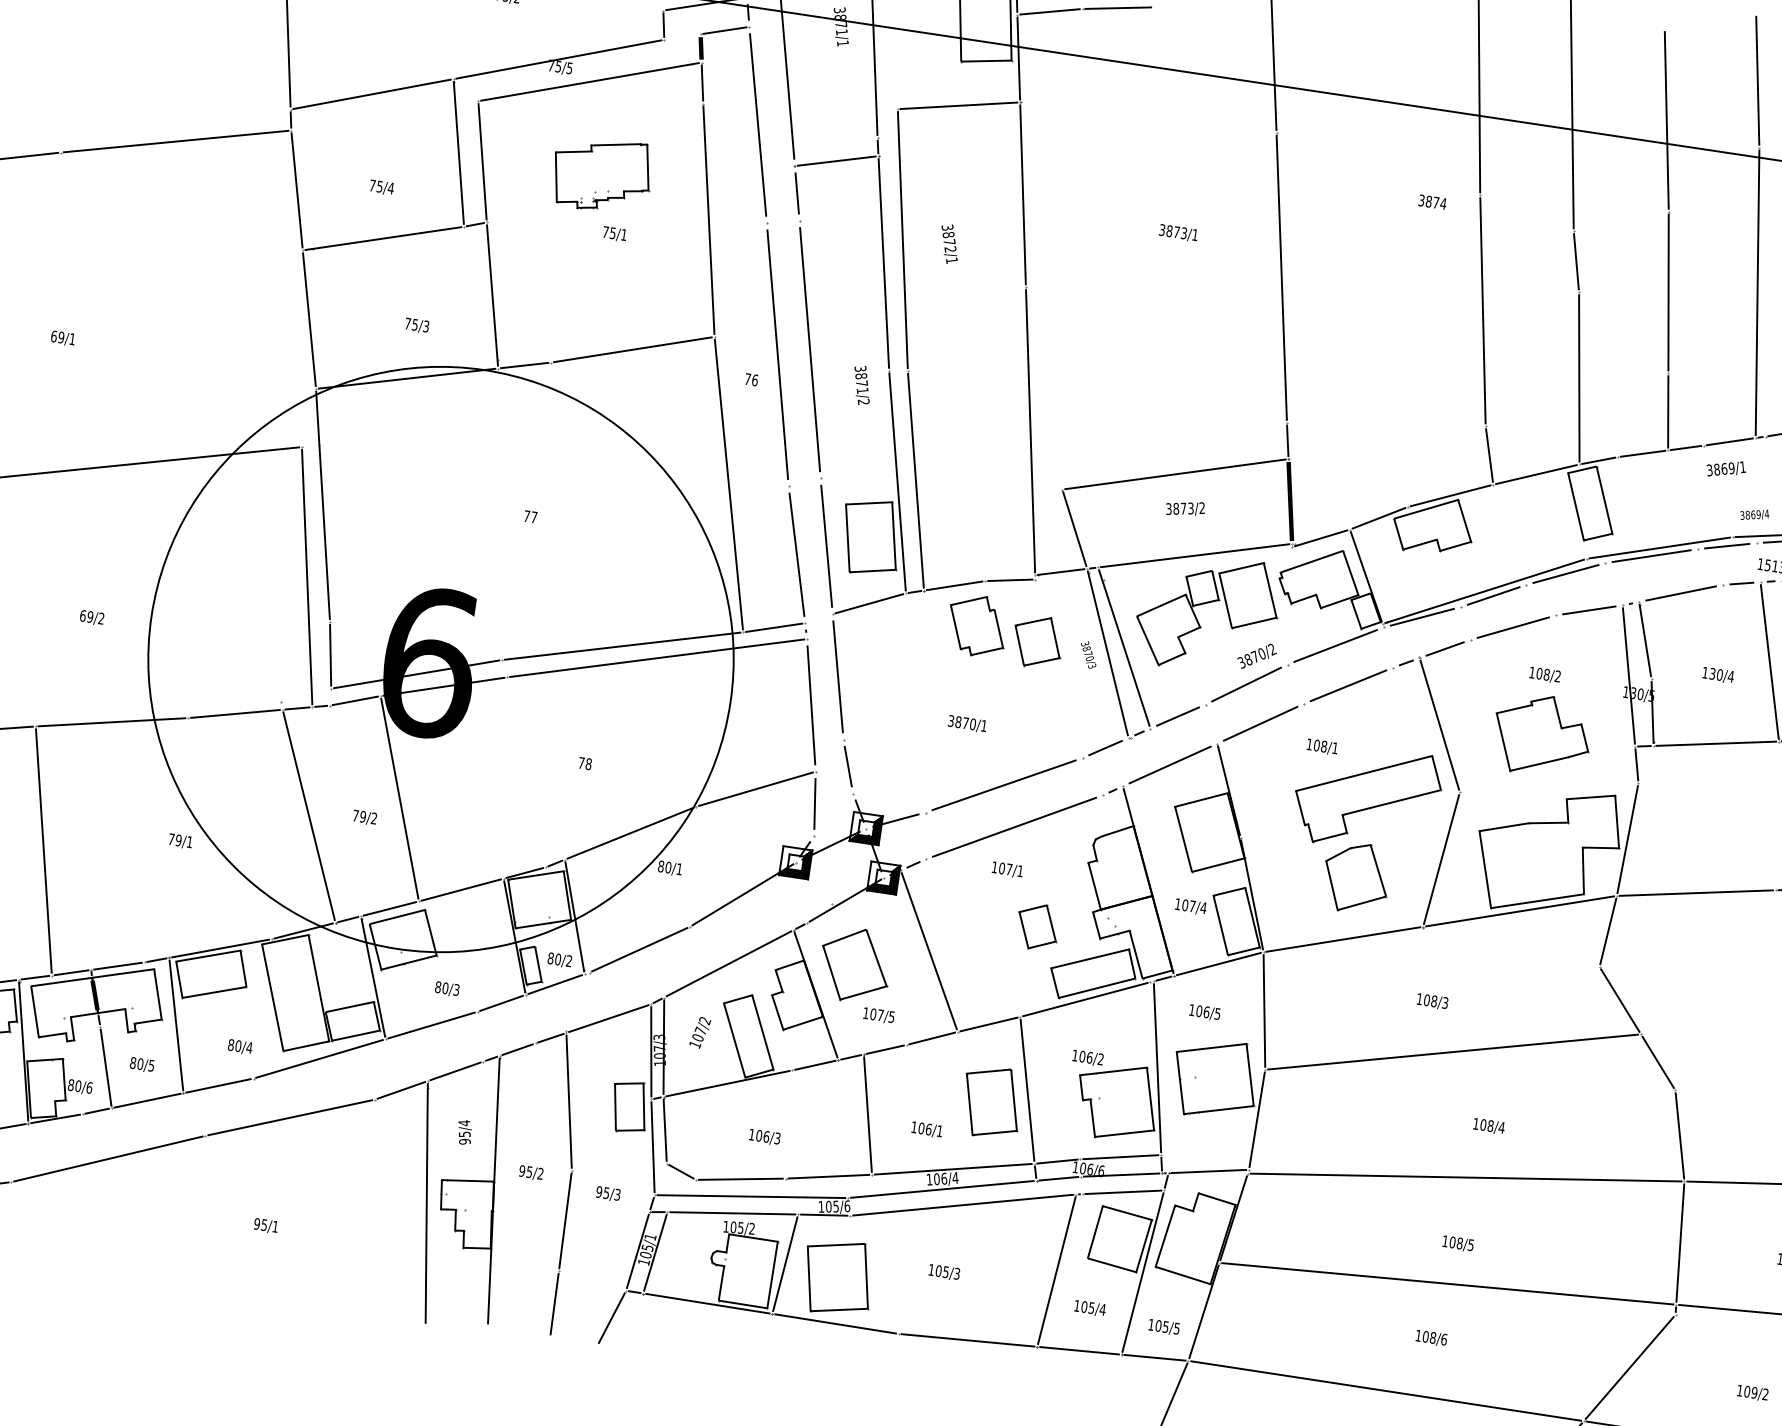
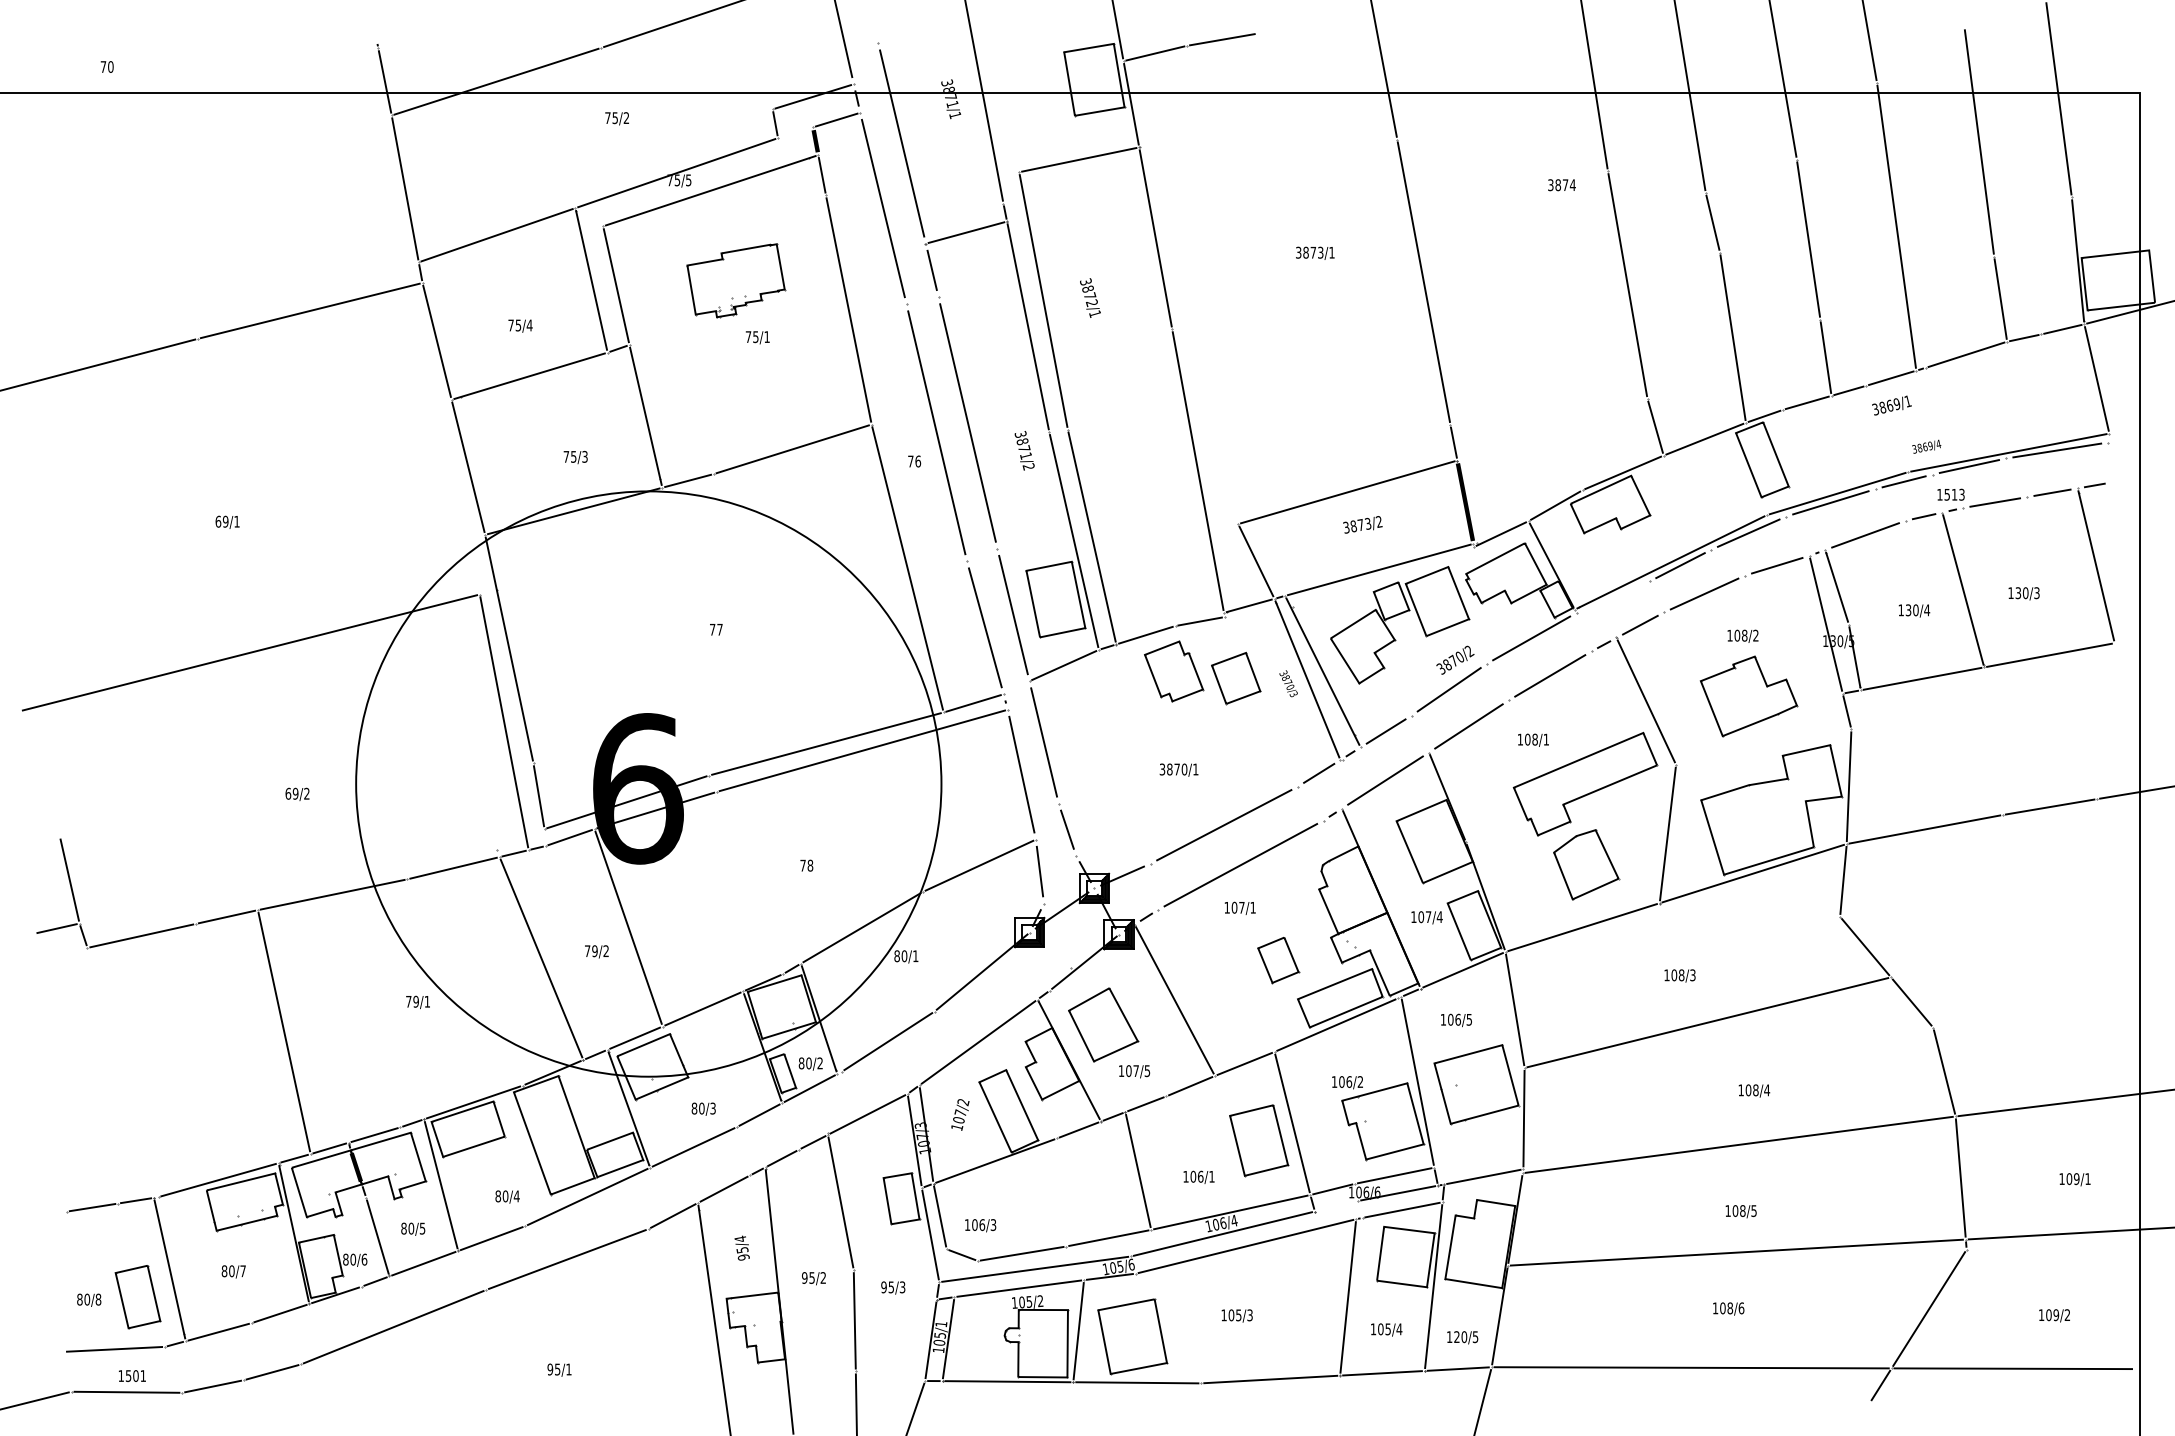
line: (1422, 617) -> (1613, 597), removed
text: (764, 1137) -> (980, 1225), moved
line: (1058, 1178) -> (1336, 1205), removed
text: (1161, 1326) -> (1460, 1337), 105/5 -> 120/5

